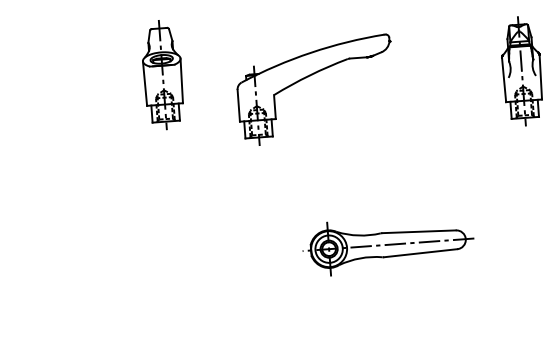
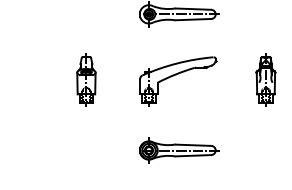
part: (162, 73) -> (86, 79), moved
part: (311, 77) -> (176, 75), moved
part: (391, 244) -> (179, 150), moved

